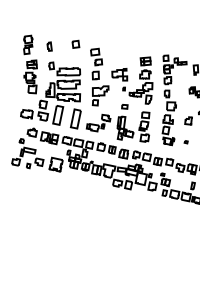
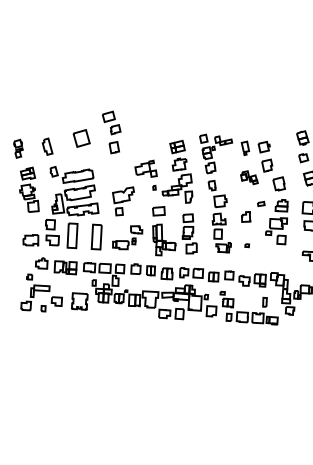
part: (27, 44) -> (18, 148), size x0.7
part: (75, 44) -> (81, 138), size x1.6
part: (49, 46) -> (47, 146), size x1.4
part: (95, 64) -> (111, 132), moved
part: (124, 106) -> (158, 210), size x1.6

